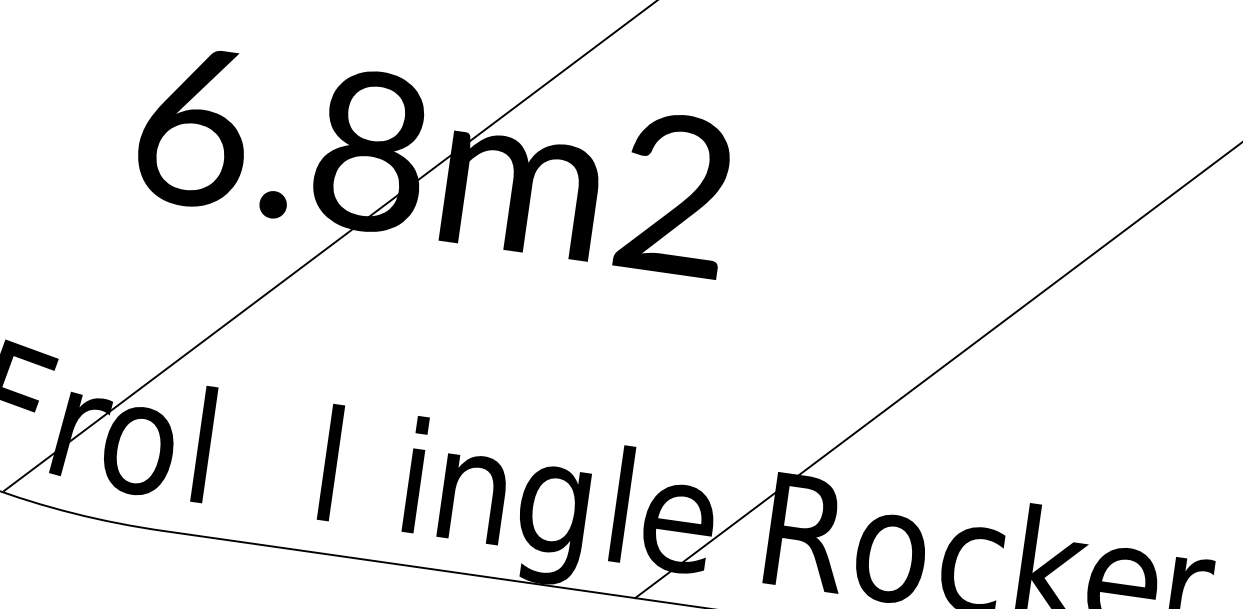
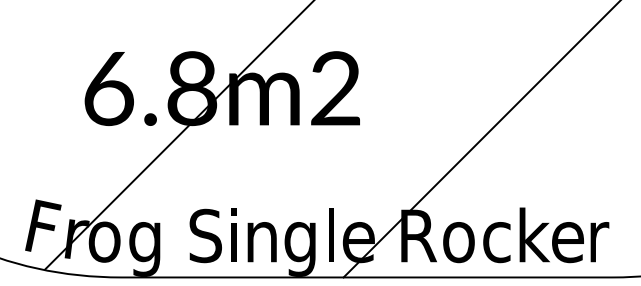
text: (223, 463) -> (144, 242), l -> g
text: (354, 467) -> (205, 235), l -> S

